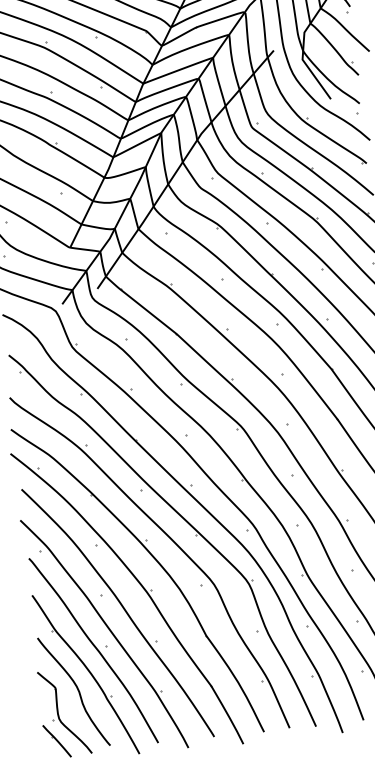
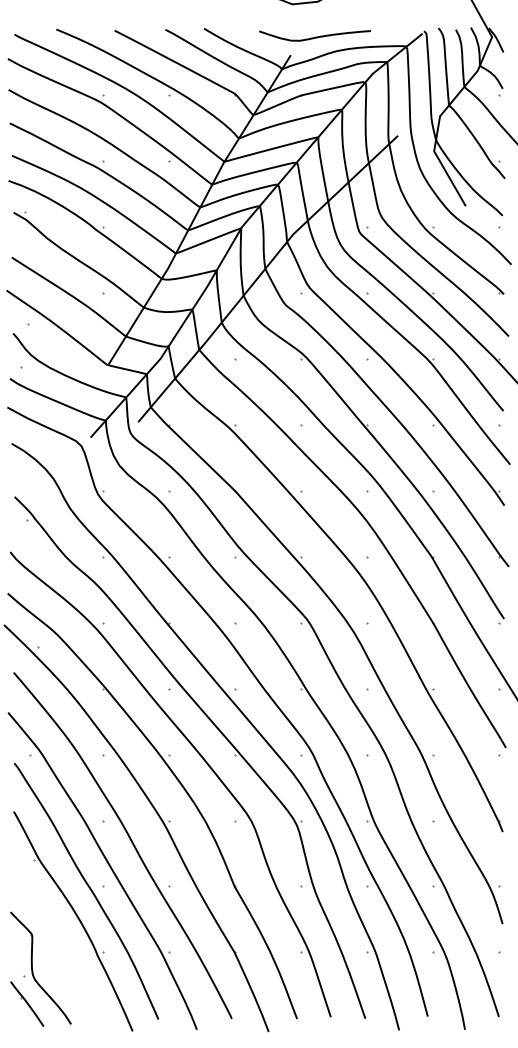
curve: (77, 690) -> (60, 940), removed

